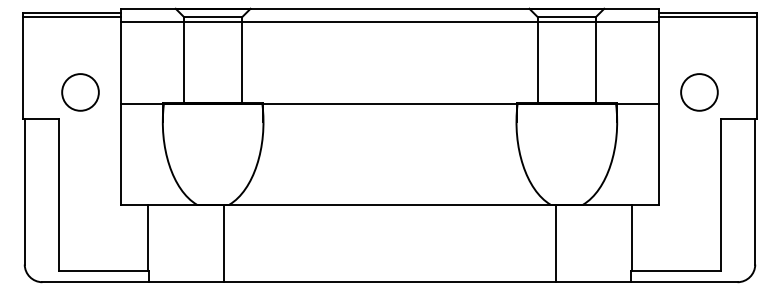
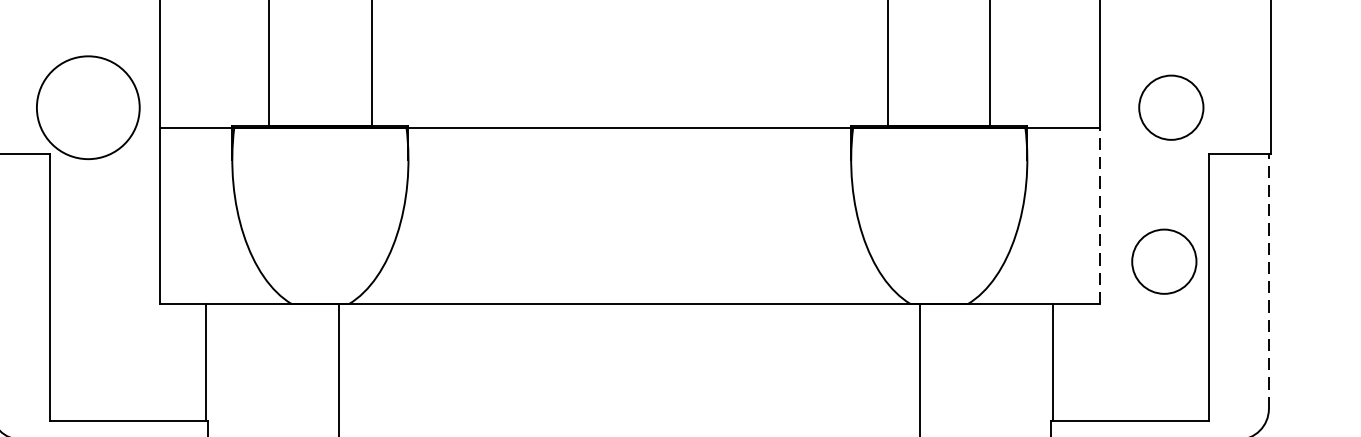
circle: (80, 92) -> (88, 107), size x1.6
line: (658, 153) -> (1099, 214), solid -> dashed
circle: (695, 180) -> (1164, 261), added
line: (755, 191) -> (1269, 281), solid -> dashed

